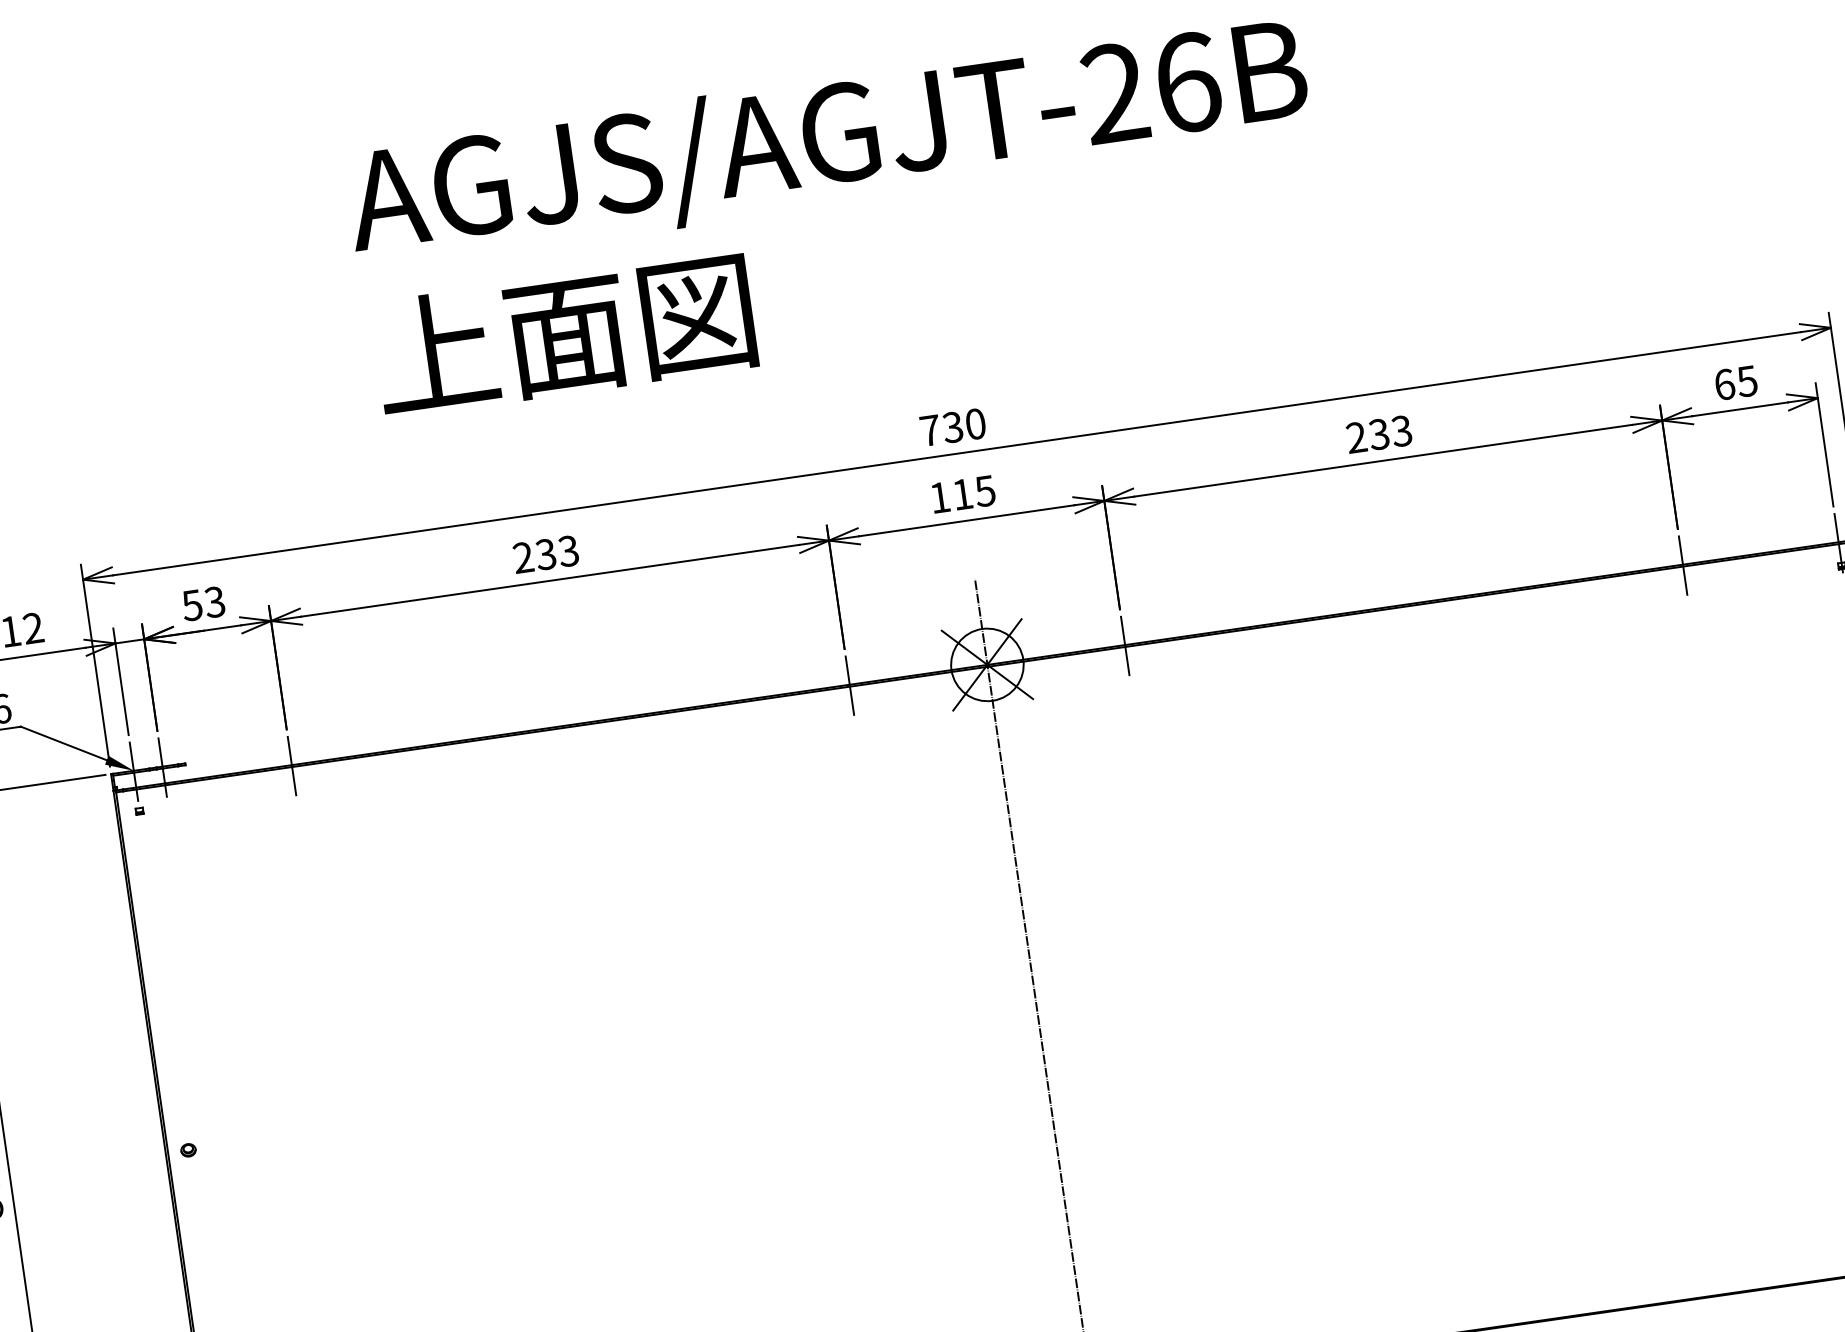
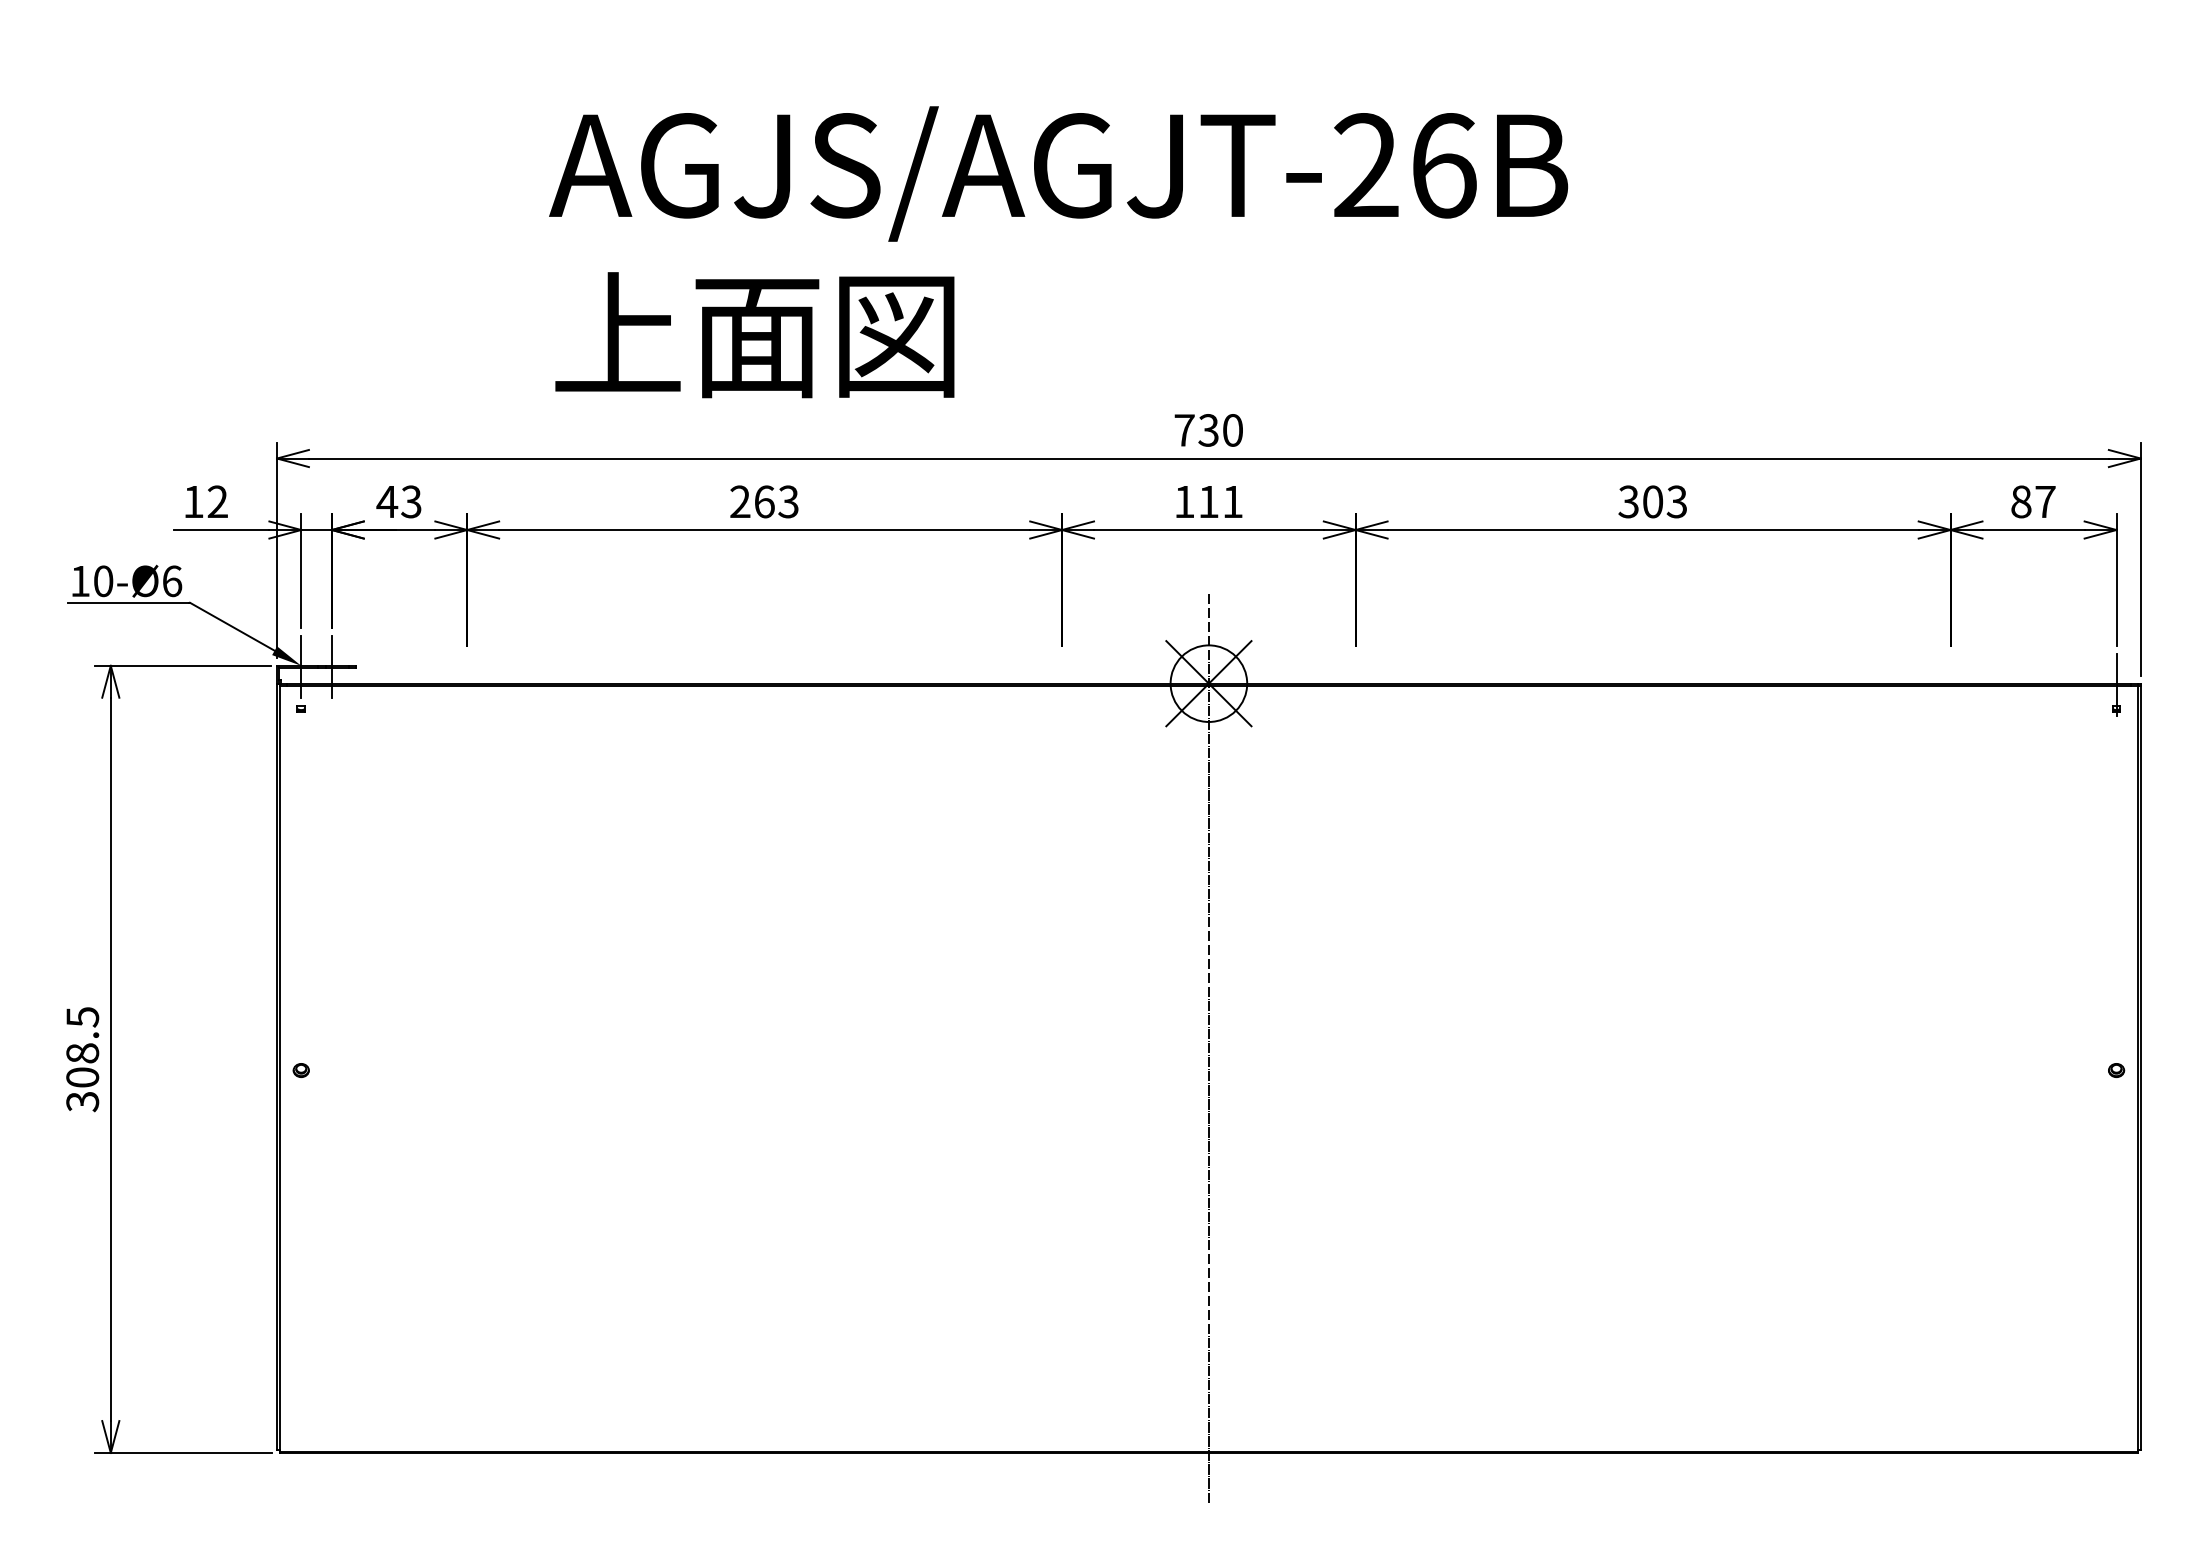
text: (838, 216) -> (1058, 252), moved
text: (1736, 382) -> (2033, 501), 65 -> 87
text: (1367, 435) -> (1640, 501), 233 -> 303
text: (985, 491) -> (1232, 502), 115 -> 111
text: (546, 554) -> (764, 501), 233 -> 263
line: (1683, 565) -> (1950, 684), removed
text: (192, 605) -> (387, 502), 53 -> 43
line: (1125, 645) -> (1355, 684), removed
line: (850, 685) -> (1062, 684), removed
line: (292, 765) -> (467, 684), removed

